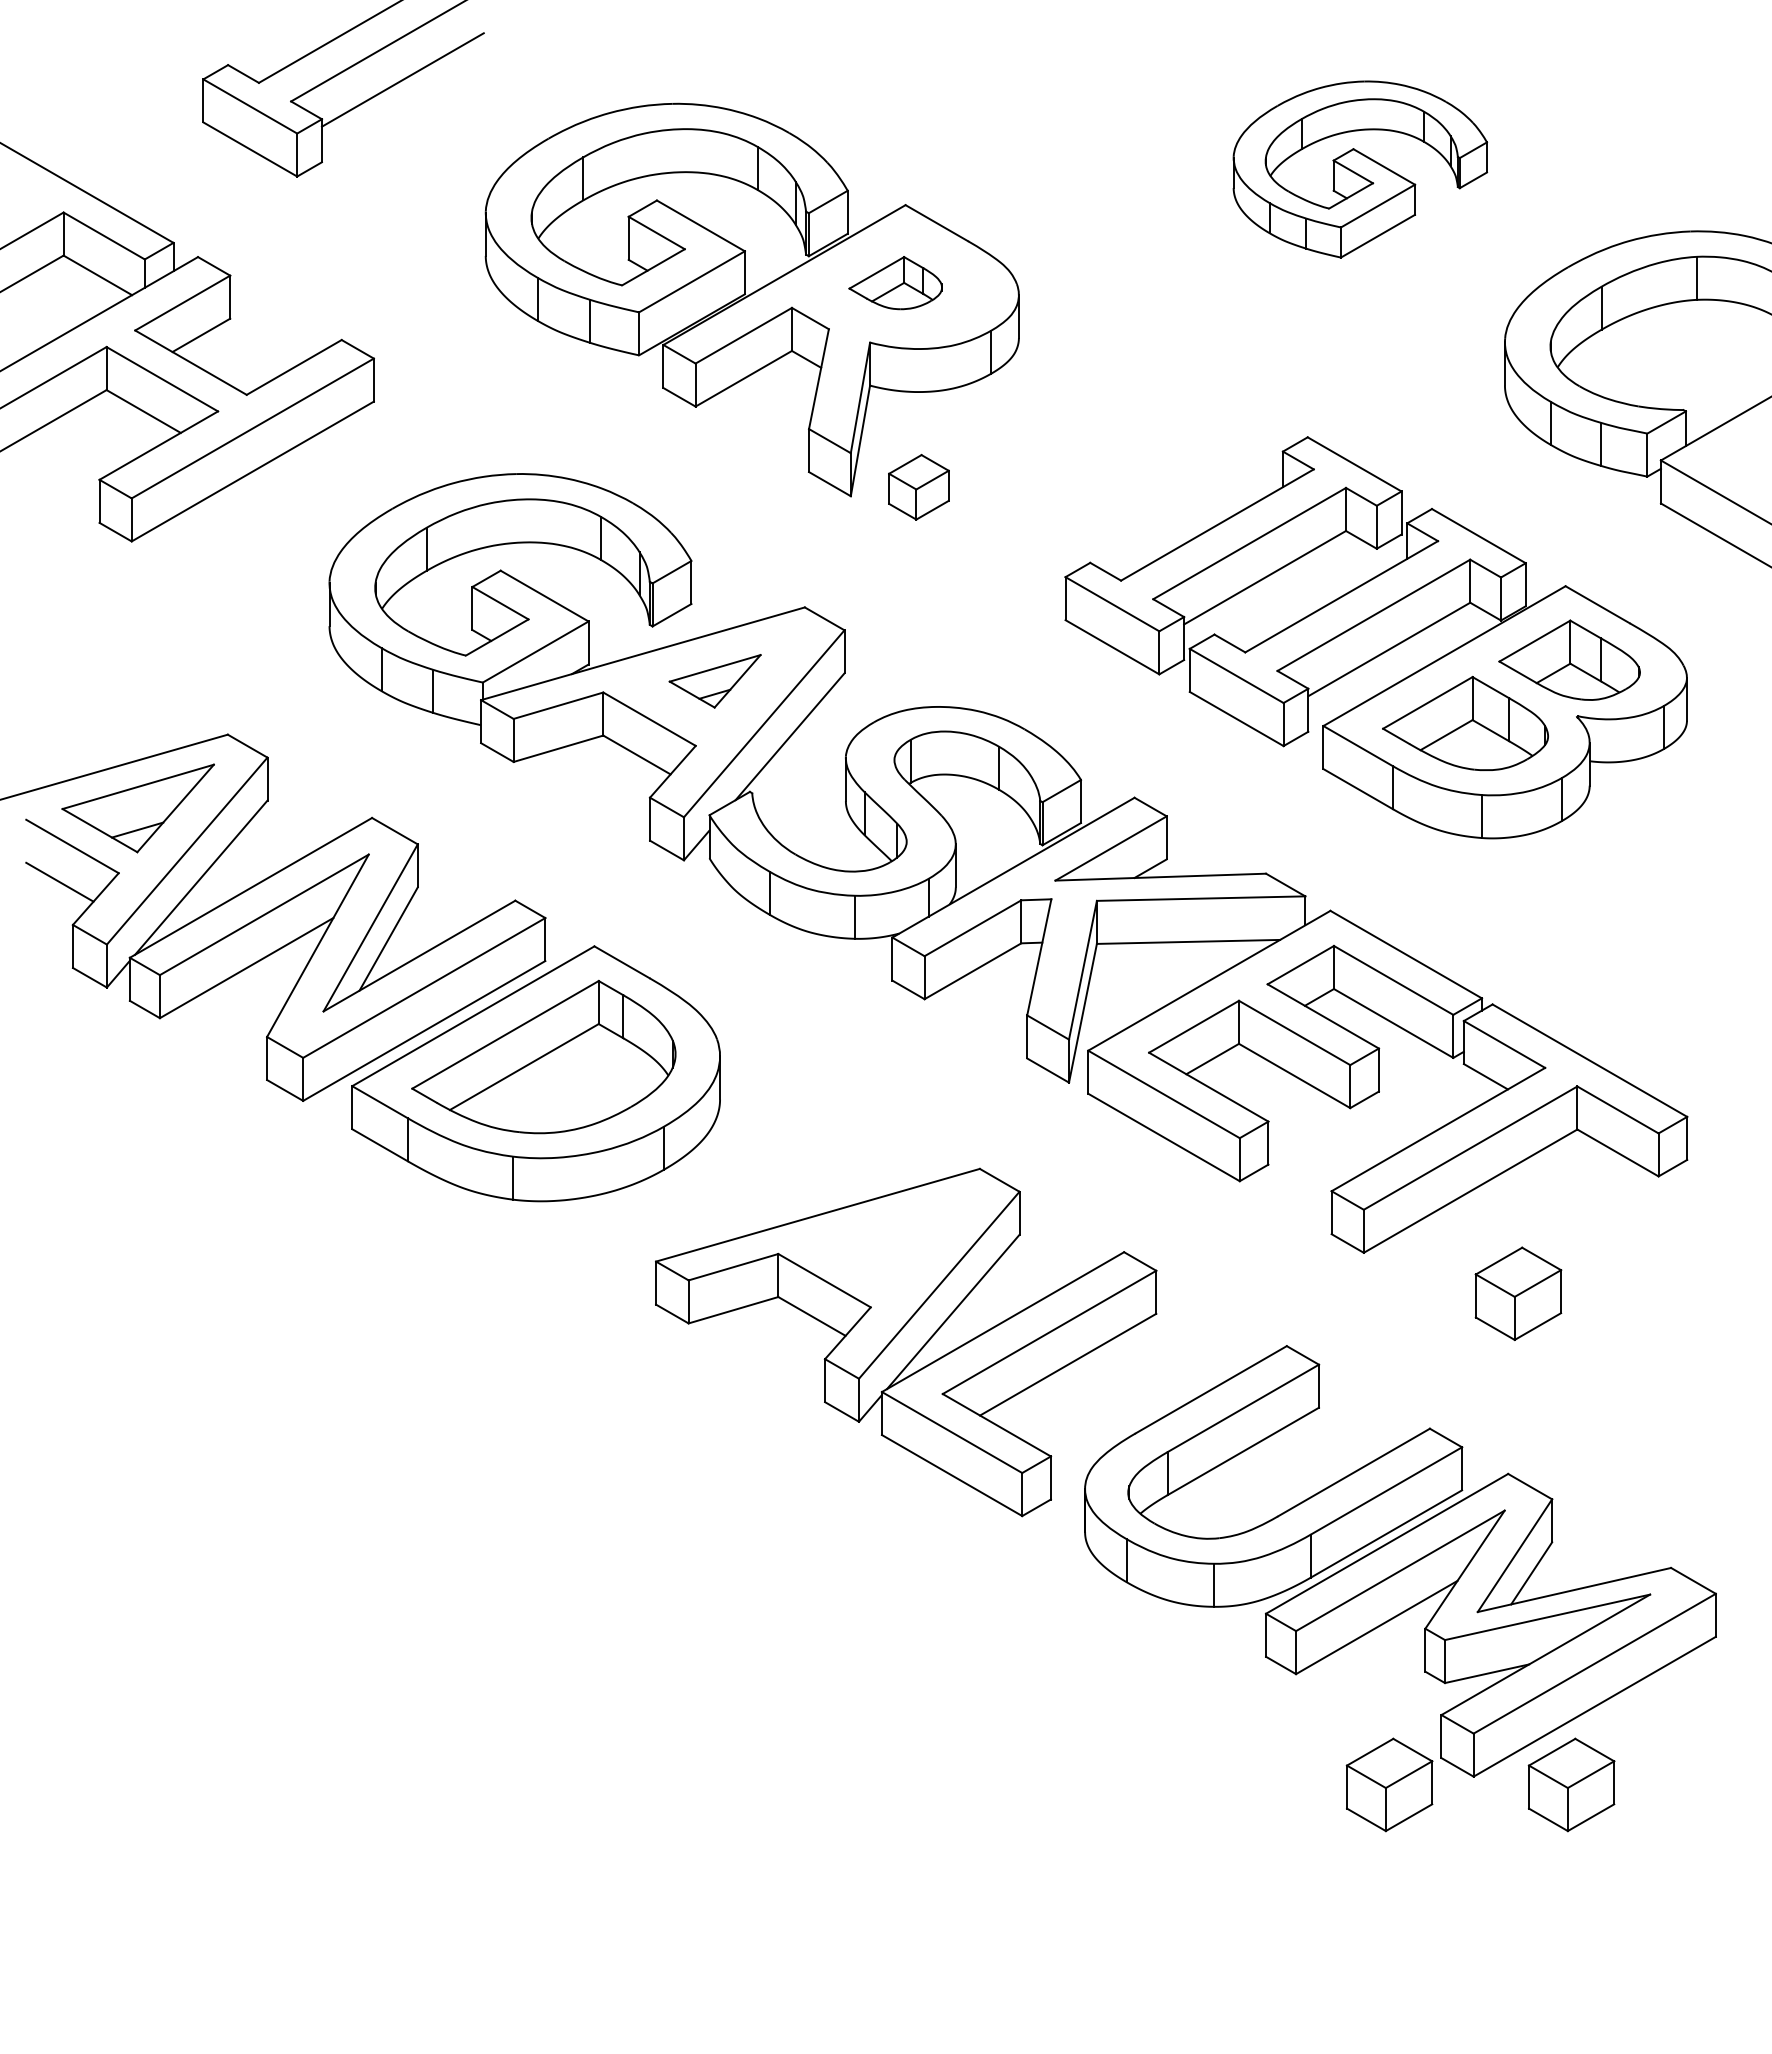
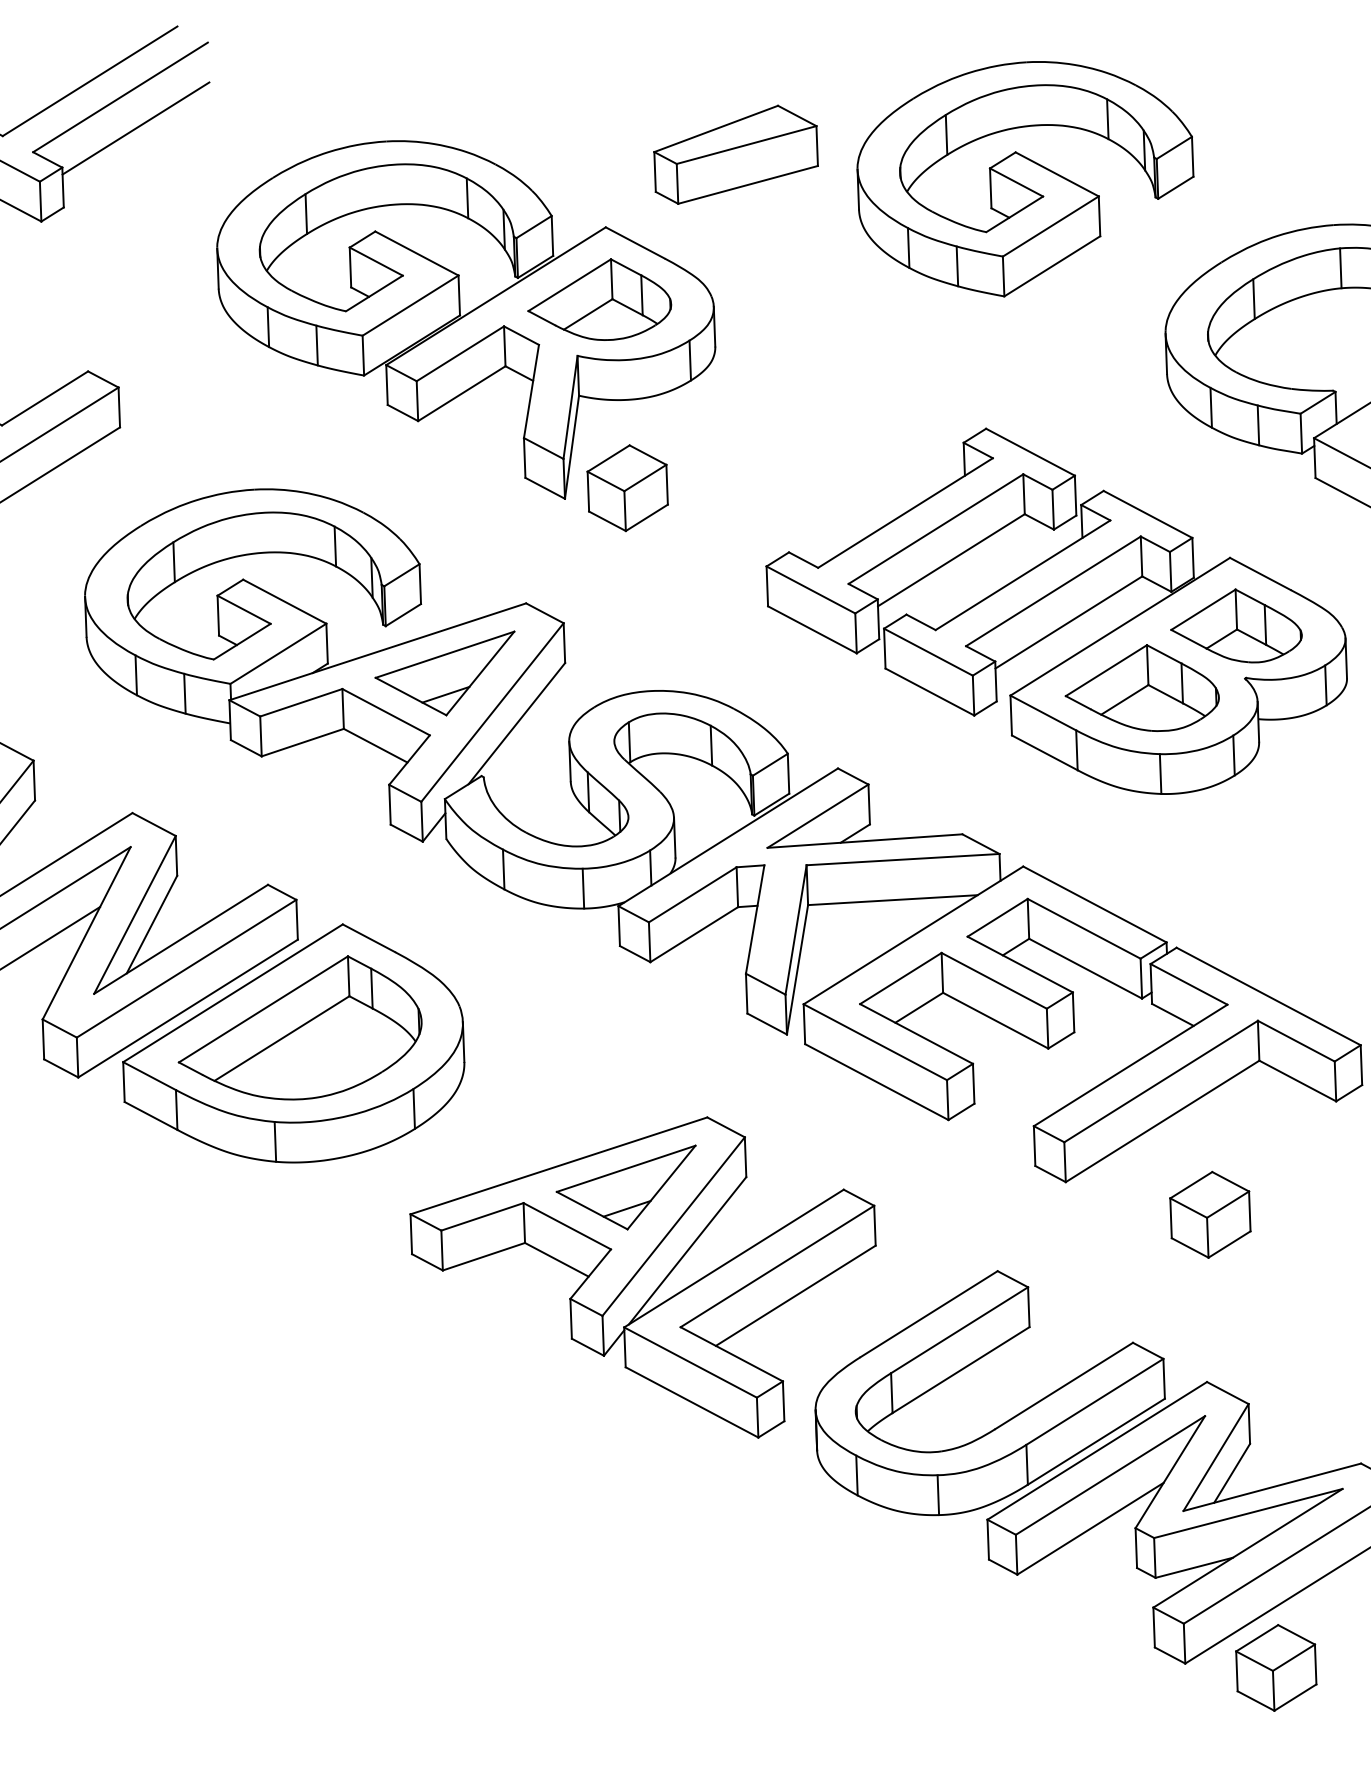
part: (1048, 131) -> (735, 154), added
part: (1360, 169) -> (1025, 178), size x1.43
part: (895, 282) -> (599, 299), size x1.67
part: (918, 487) -> (627, 488), size x1.43
part: (714, 681) -> (445, 675), size x1.67
part: (889, 1242) -> (626, 1188), added
part: (1389, 1784) -> (1107, 1673), removed

